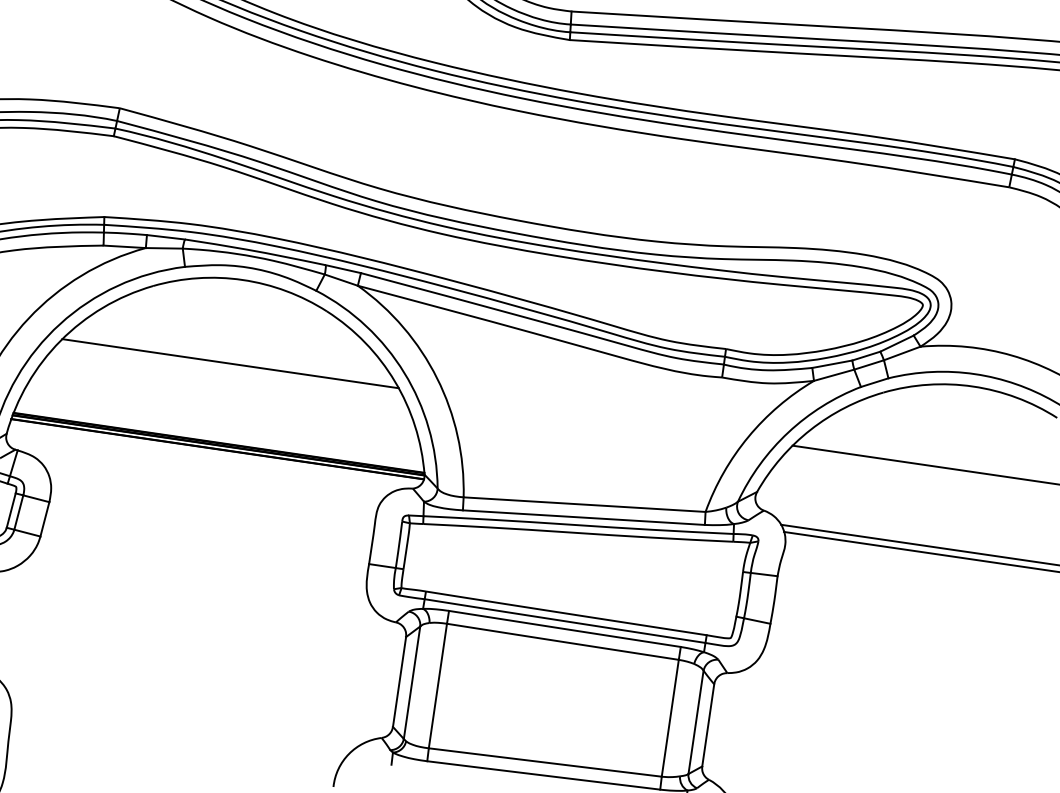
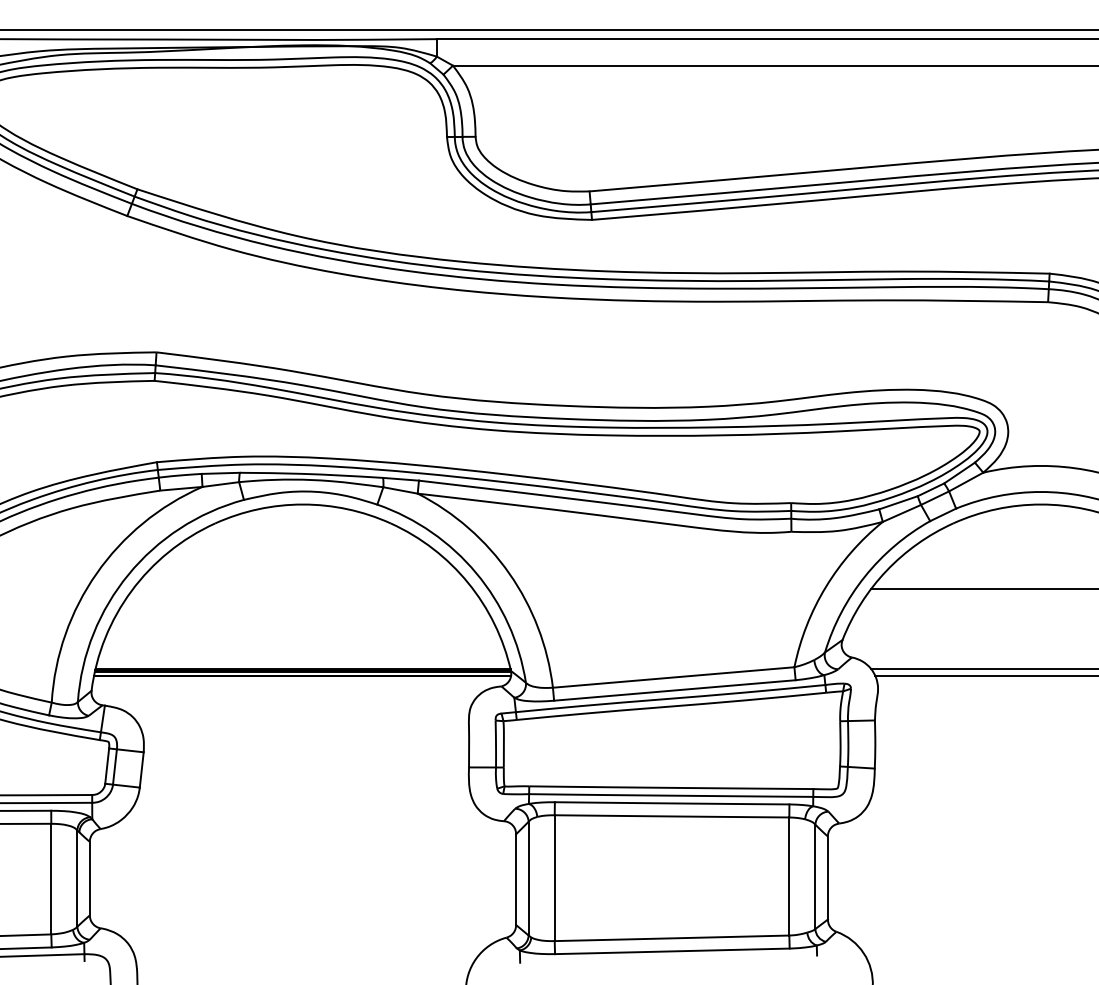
line: (230, 363) -> (302, 589), removed

